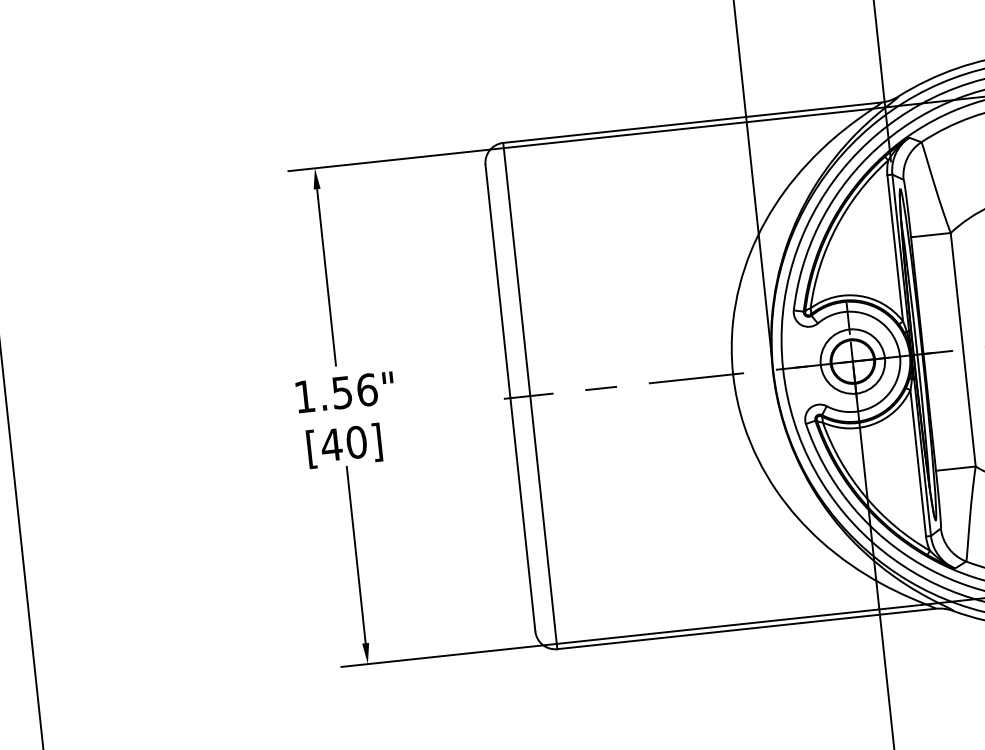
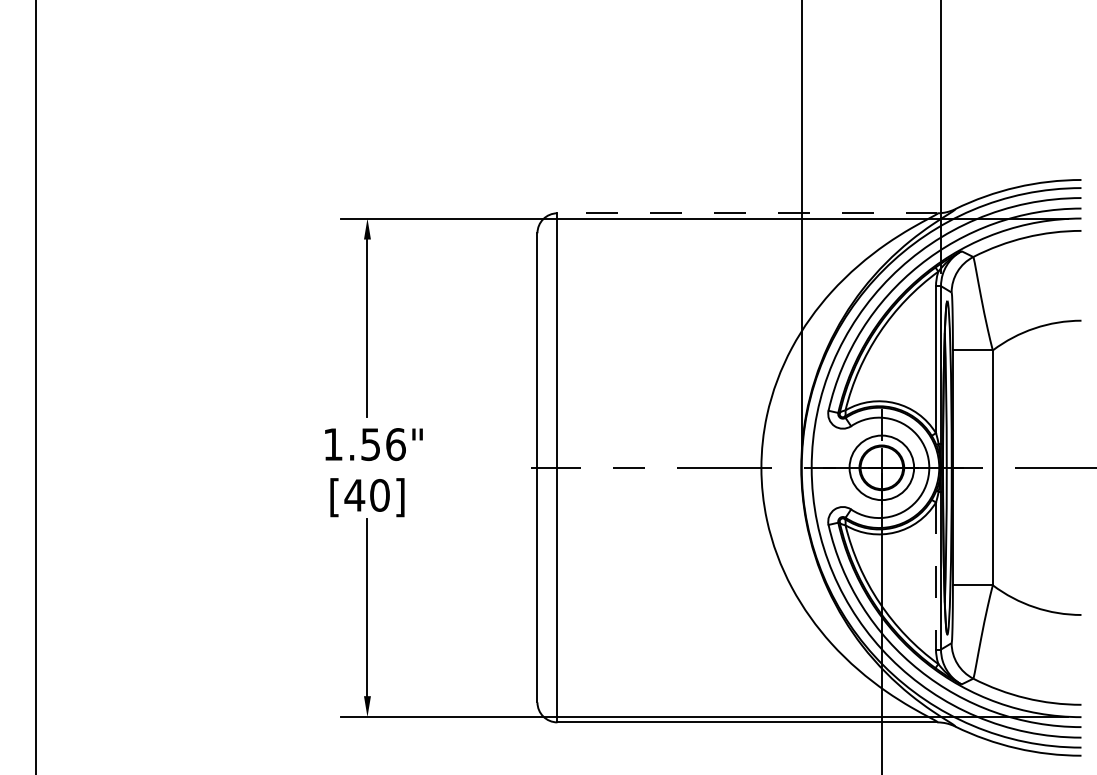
line: (691, 123) -> (746, 213), solid -> dashed
line: (918, 463) -> (936, 576), solid -> dashed

